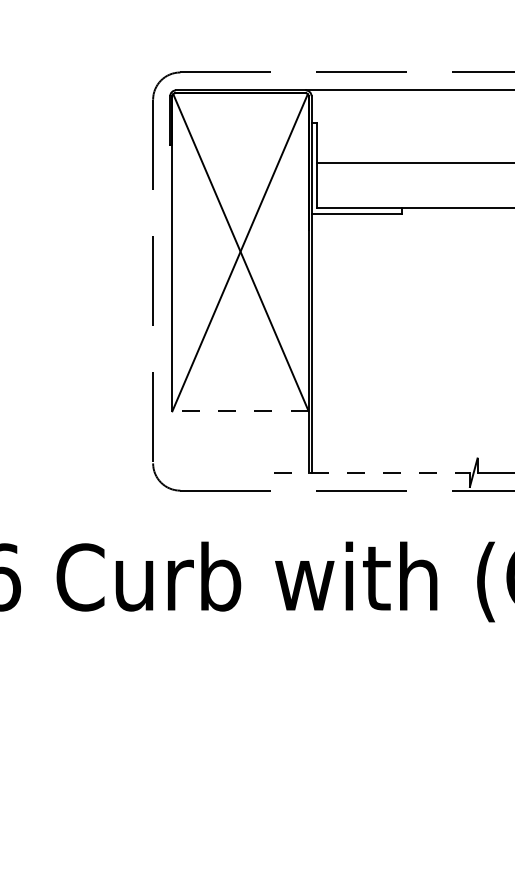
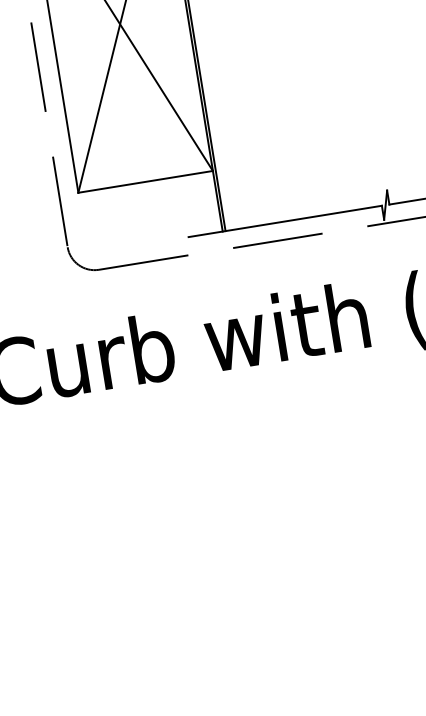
line: (240, 411) -> (145, 182), dashed -> solid
line: (372, 472) -> (285, 221), dashed -> solid

